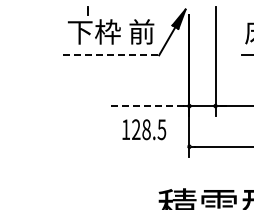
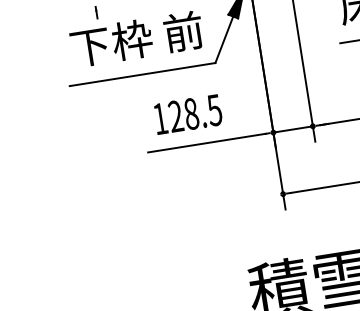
line: (111, 55) -> (143, 74), dashed -> solid
line: (145, 106) -> (206, 143), dashed -> solid
text: (144, 129) -> (188, 114), moved

